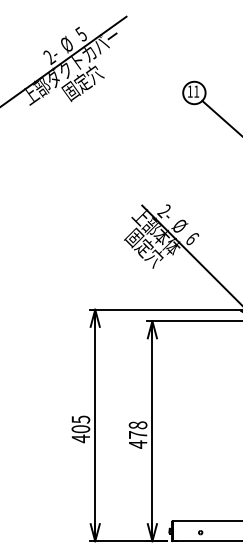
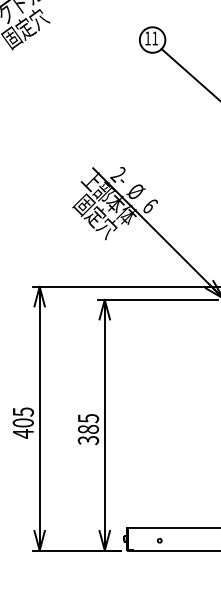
text: (137, 434) -> (87, 428), 478 -> 385

